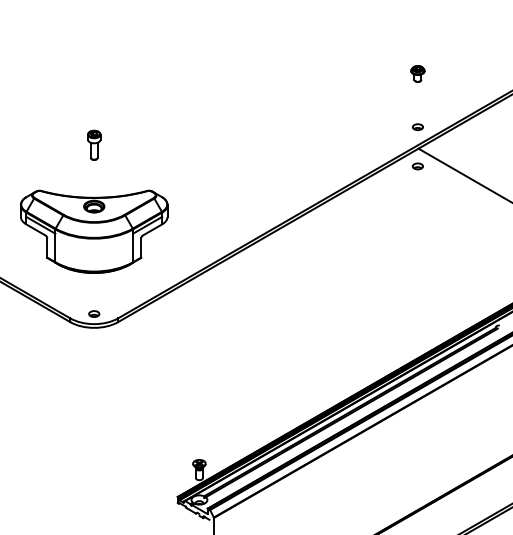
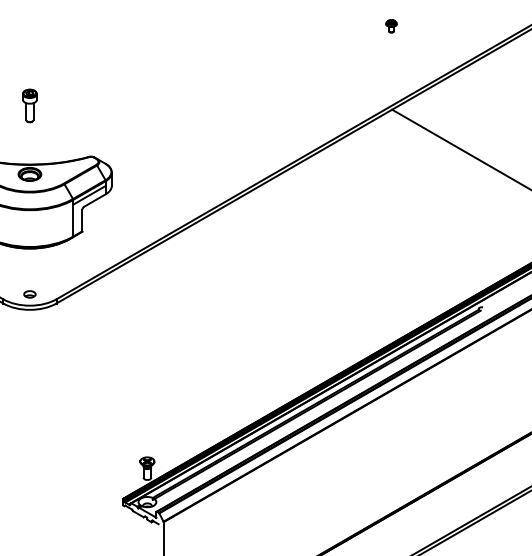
part: (417, 73) -> (391, 25), size x0.7
part: (417, 126) -> (391, 84), removed
part: (417, 166) -> (391, 129), removed

